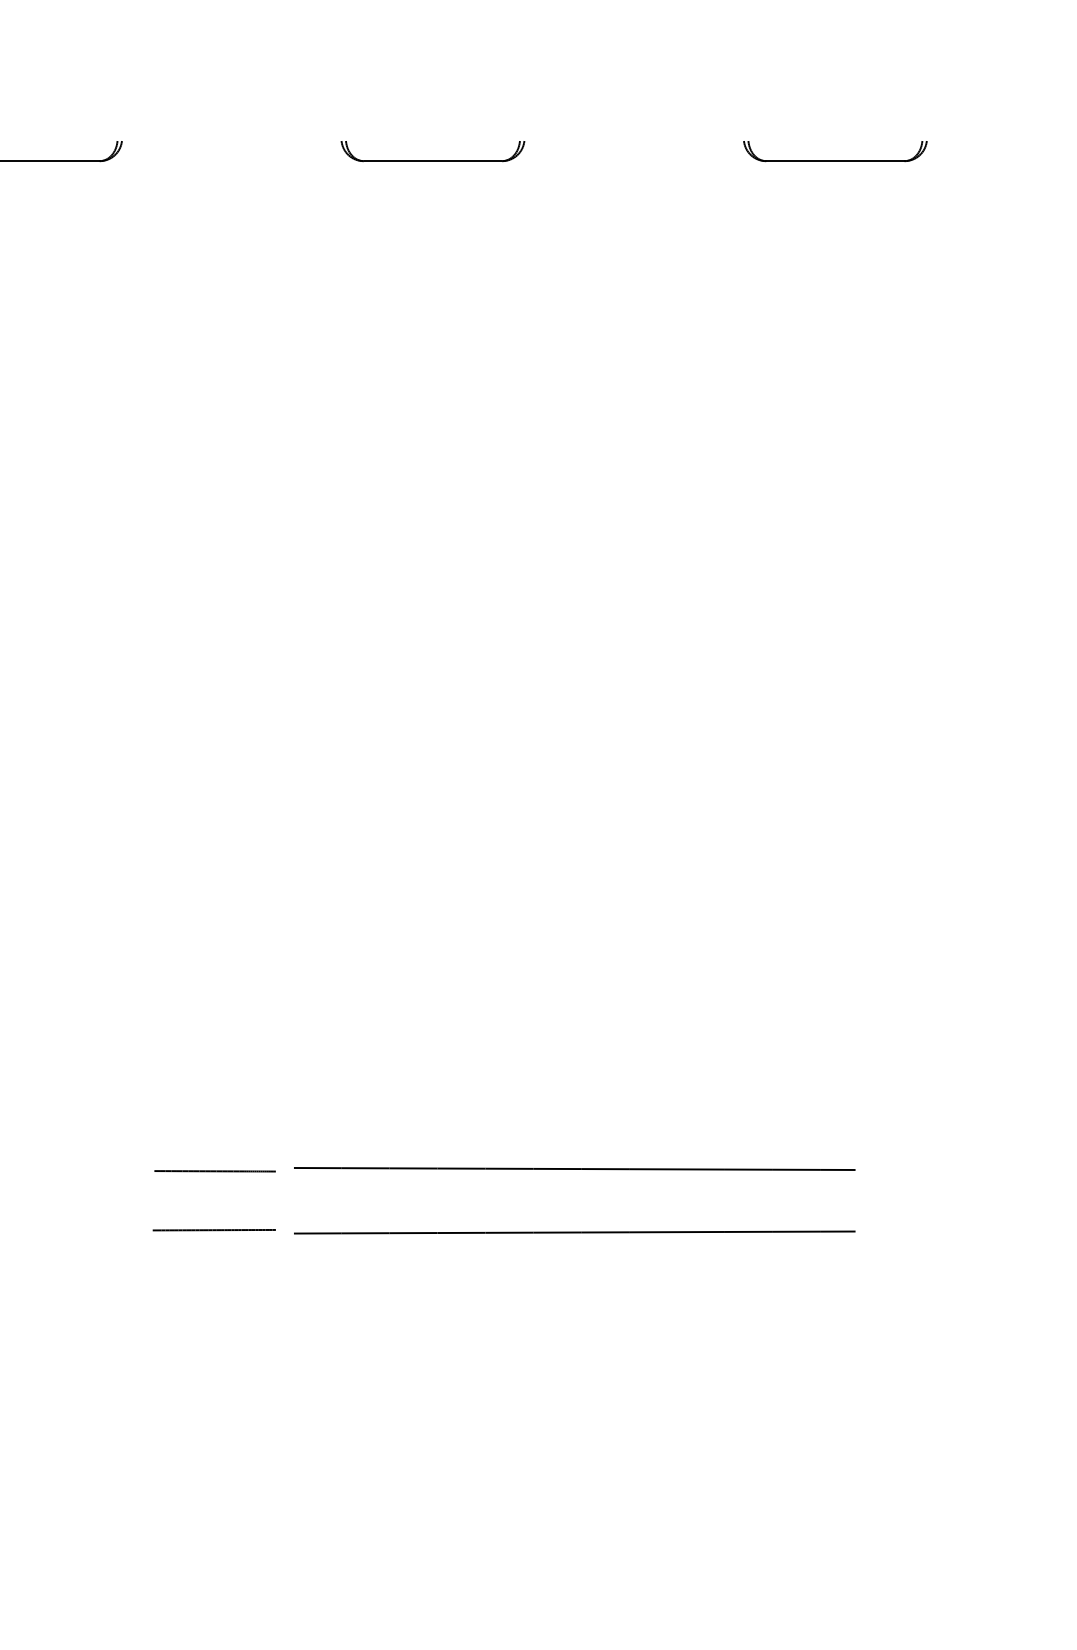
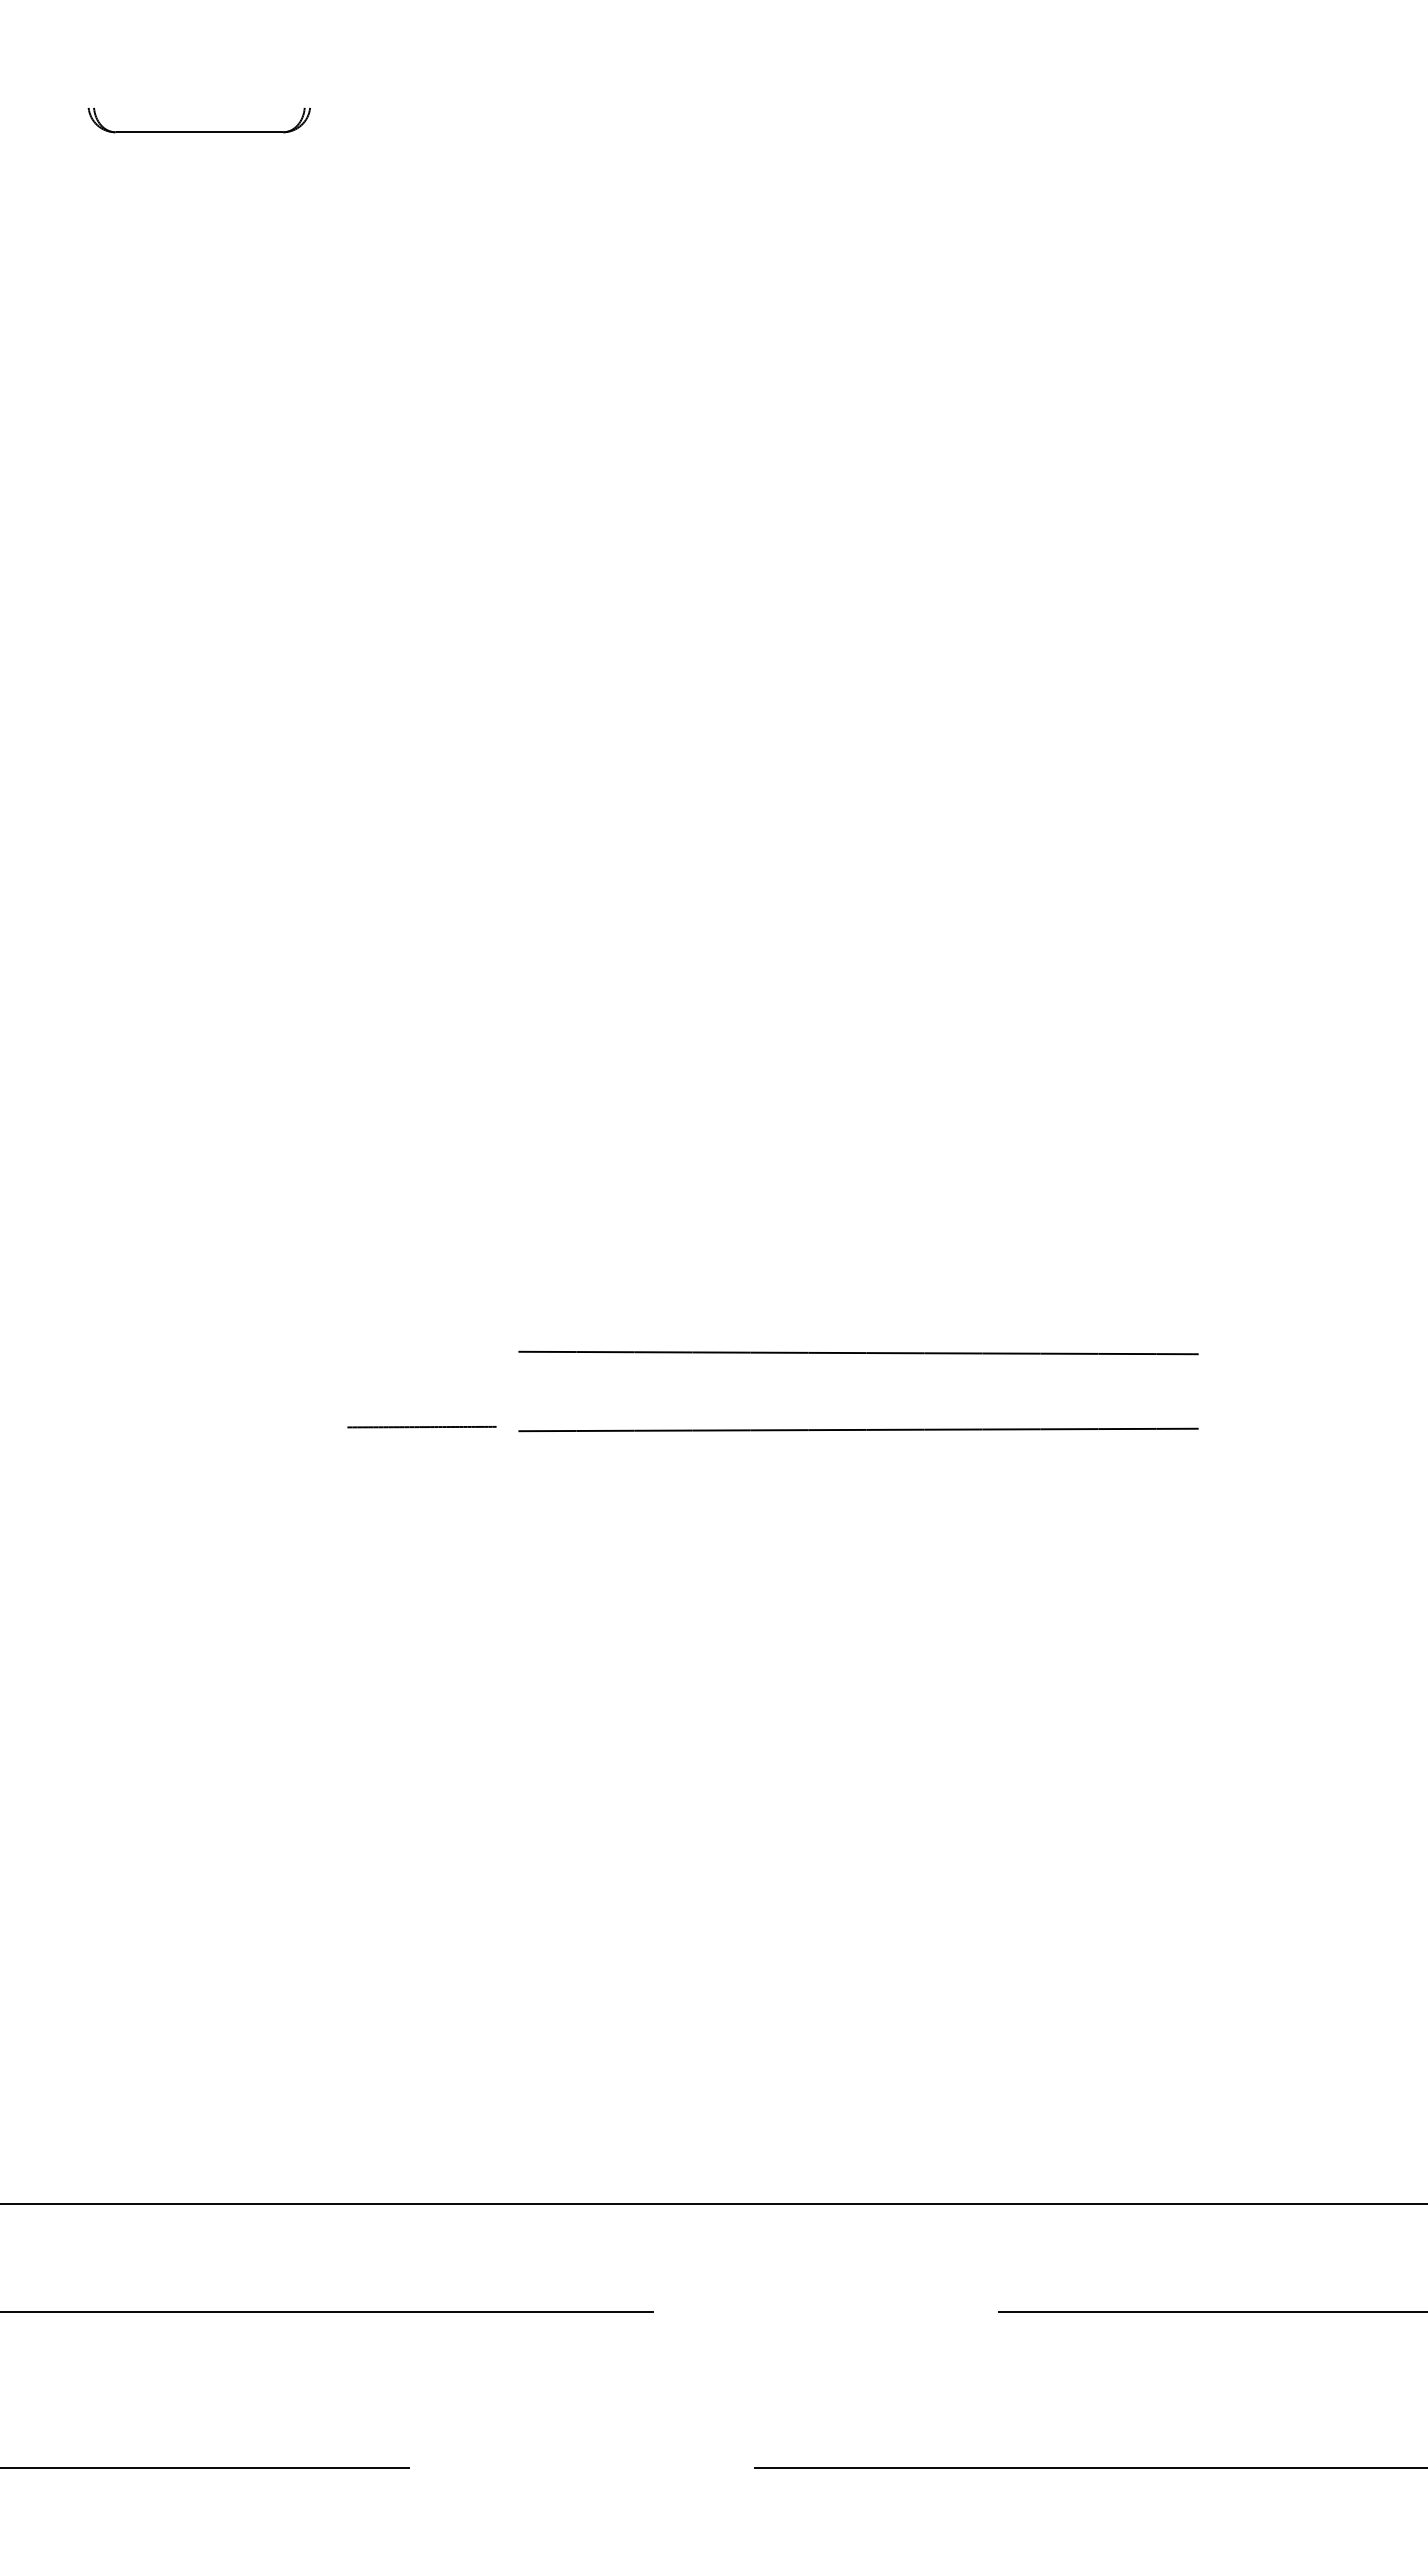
part: (432, 160) -> (686, 131), removed
part: (834, 160) -> (1173, 131), removed
line: (214, 1171) -> (422, 1355), removed

